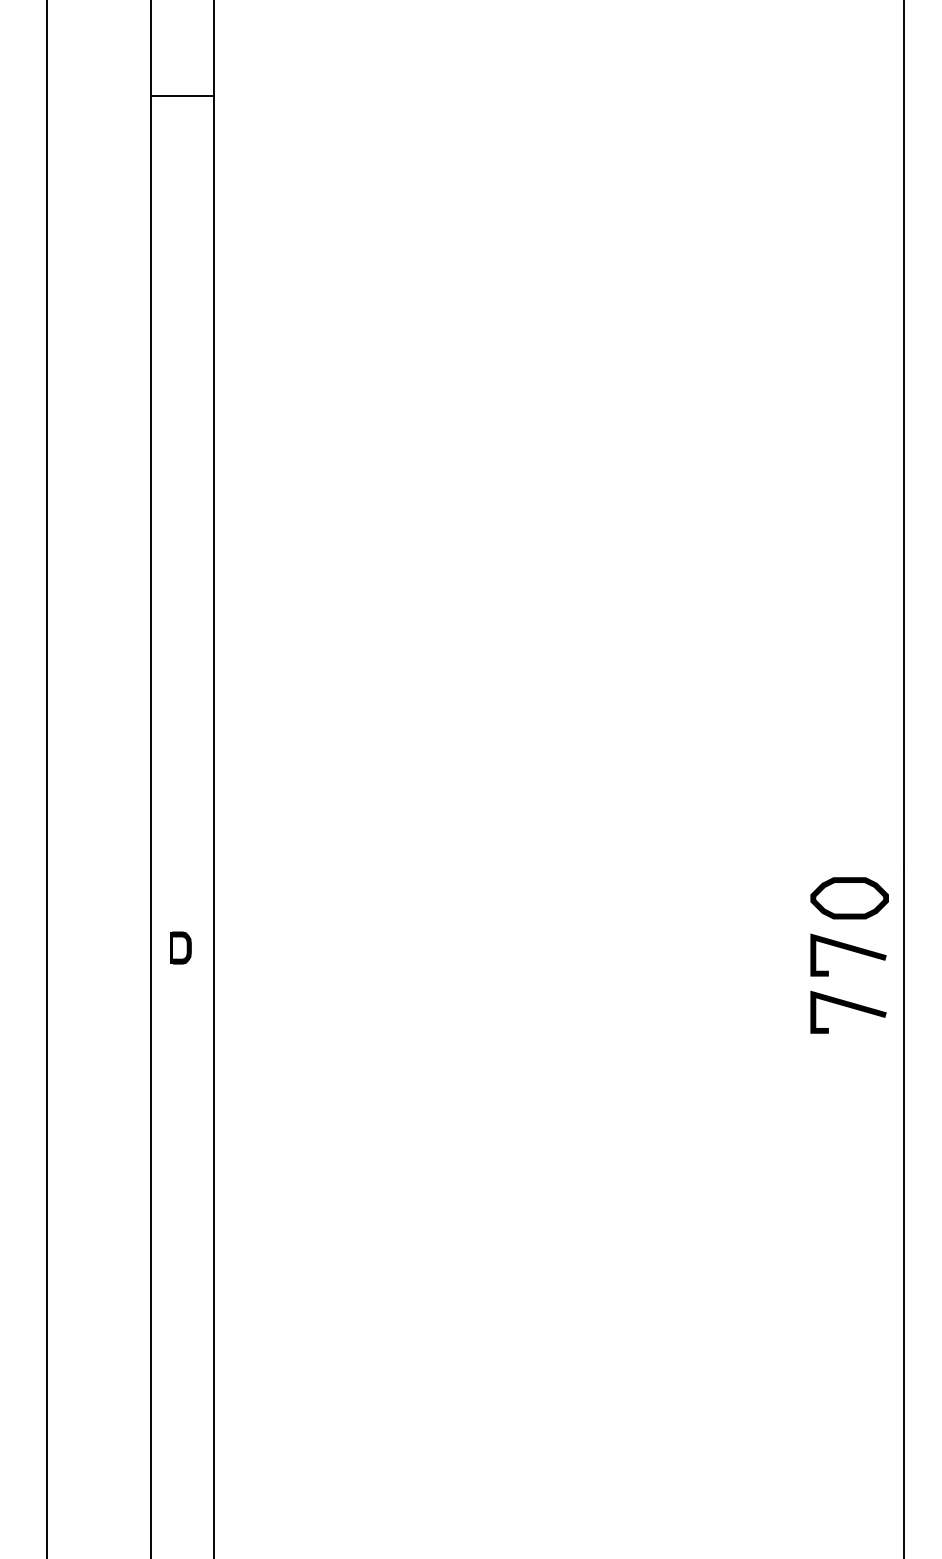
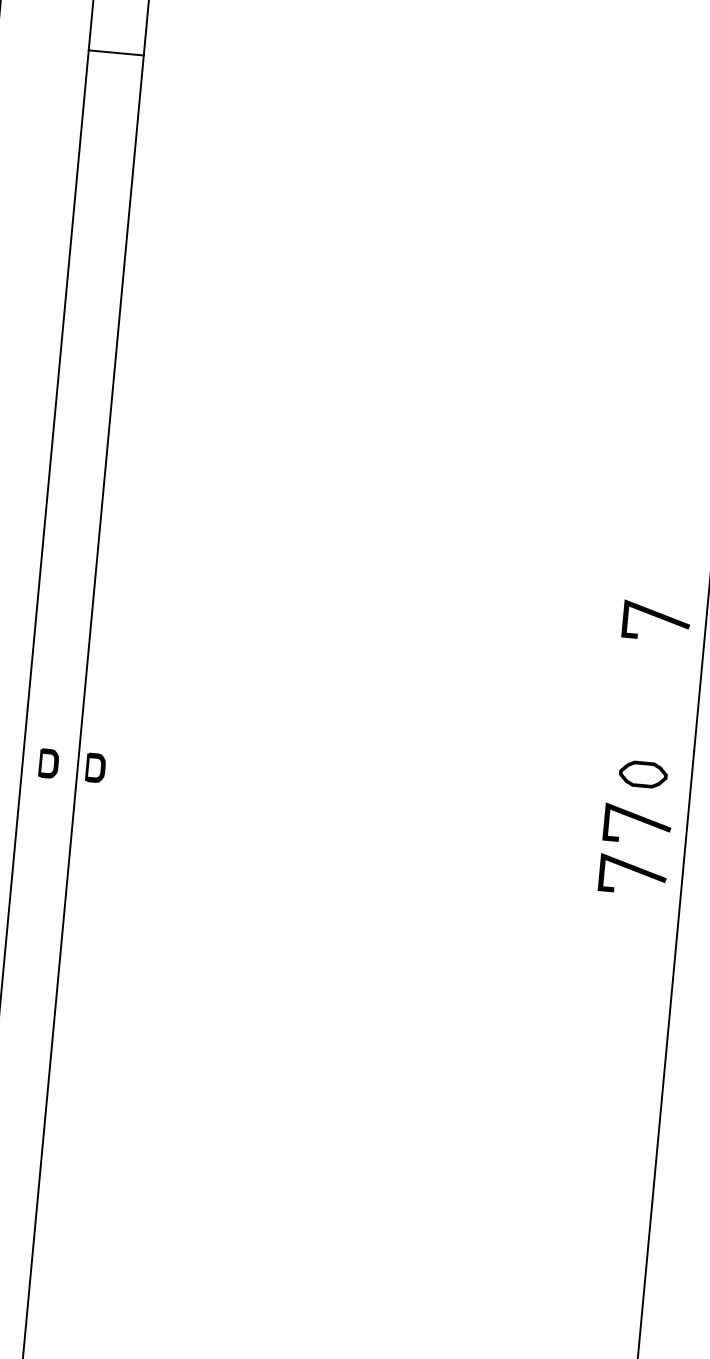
line: (182, 95) -> (116, 52), moved
line: (848, 720) -> (656, 617), added
part: (849, 898) -> (643, 774), size x0.7
part: (233, 947) -> (95, 767), added

